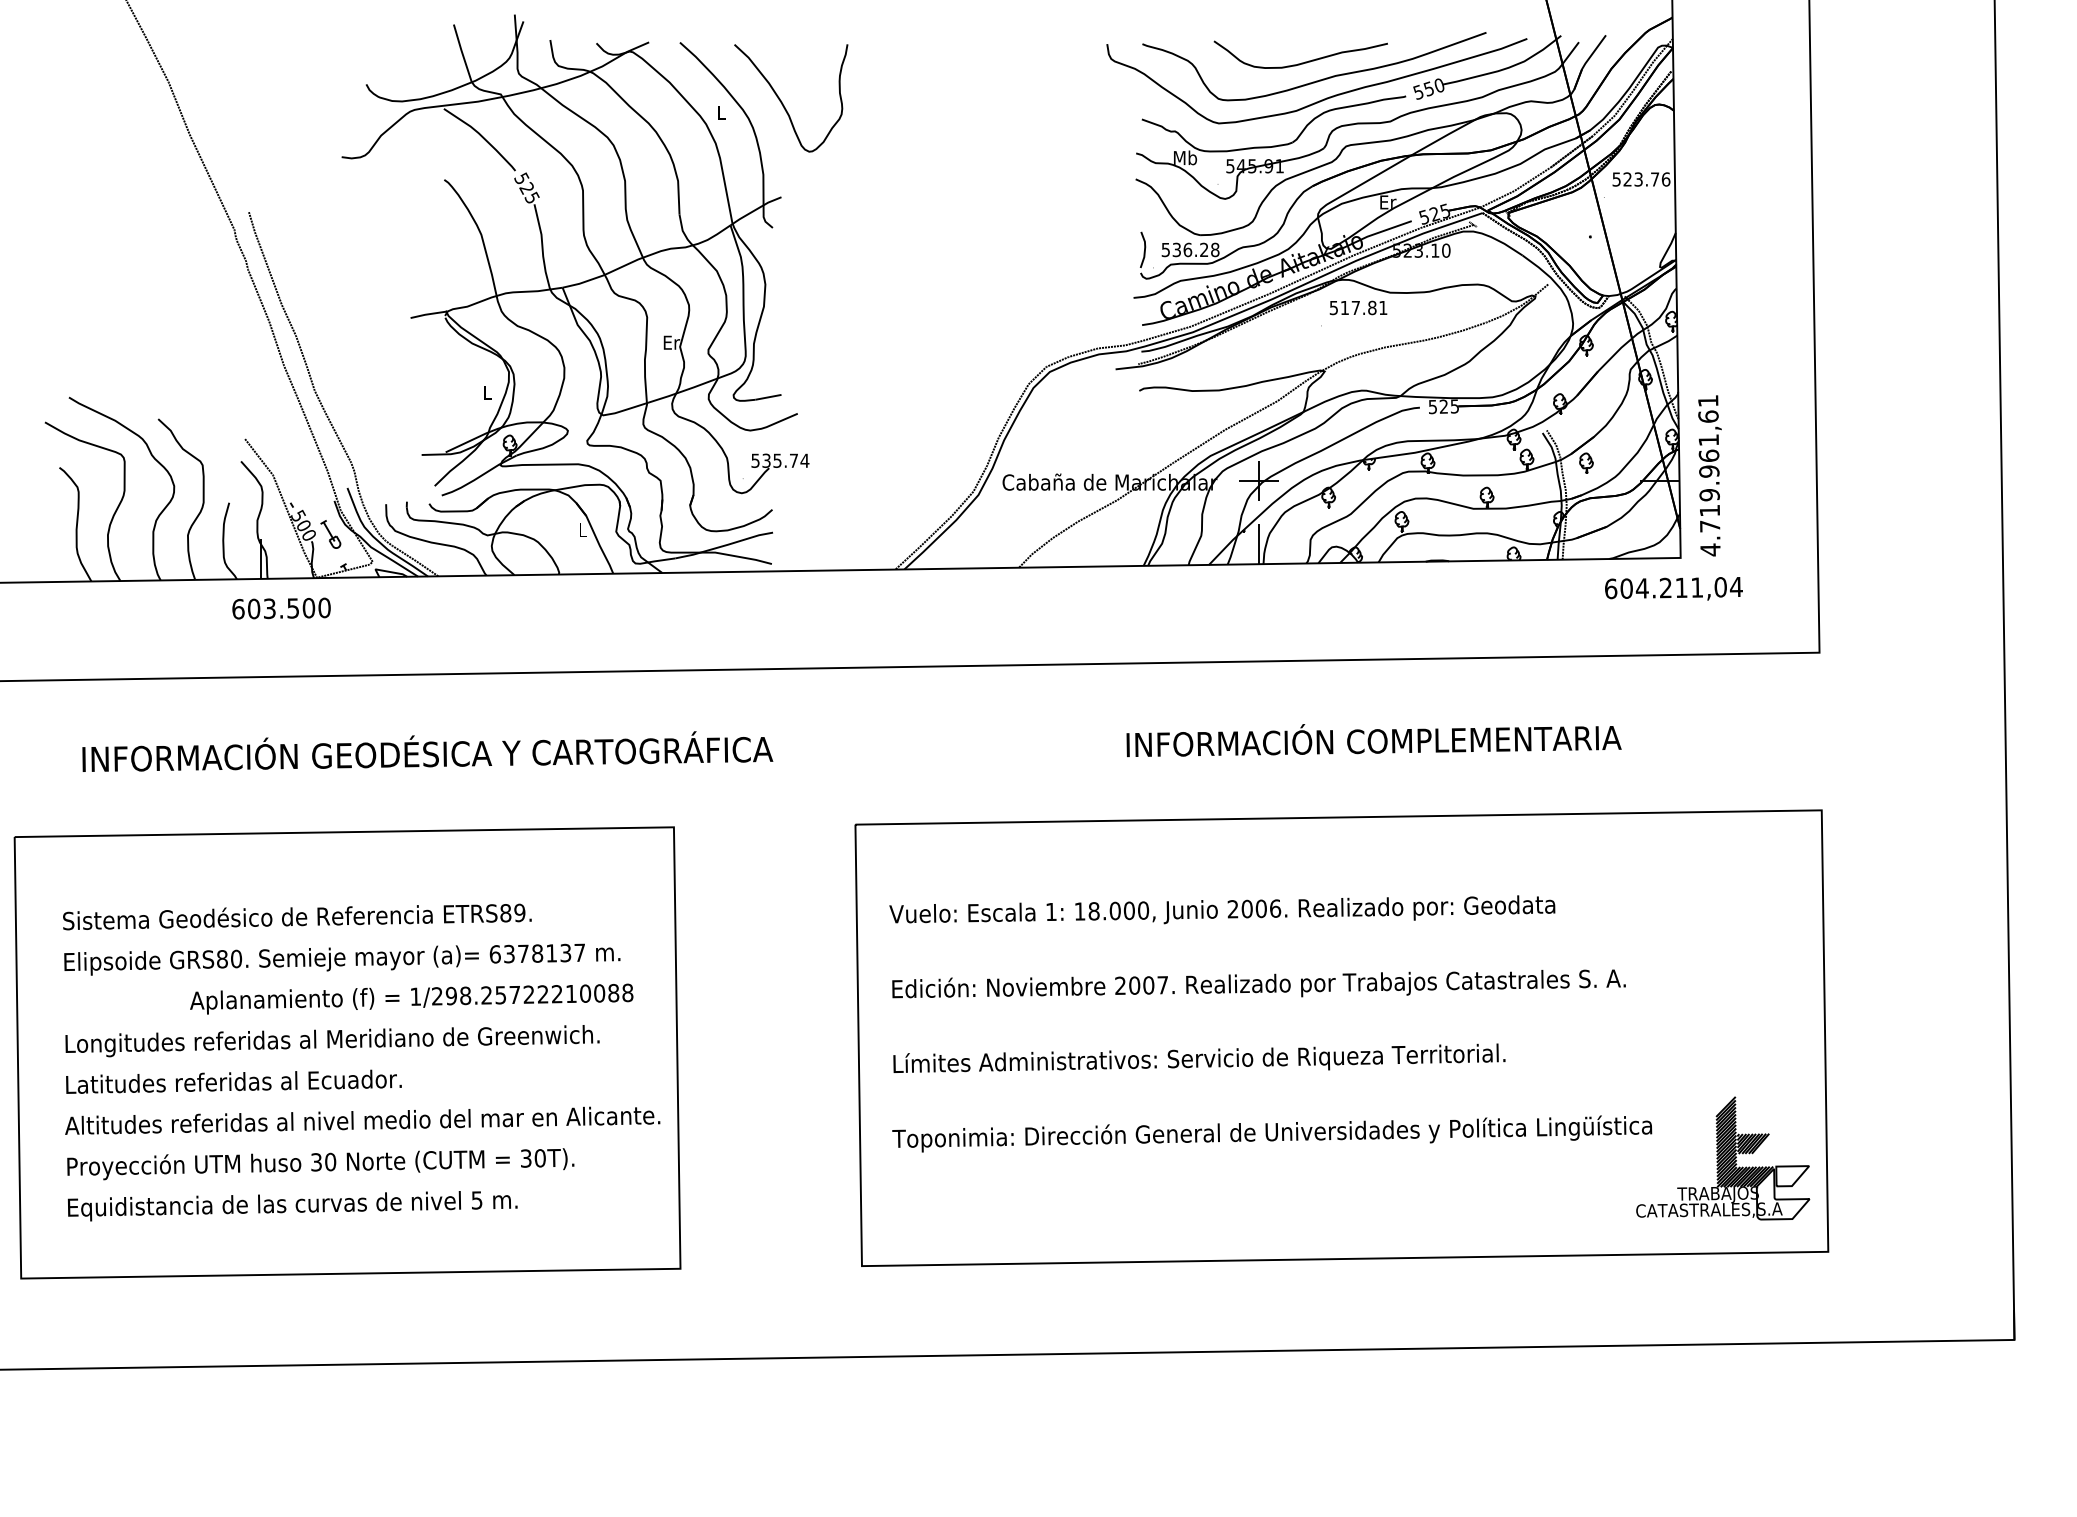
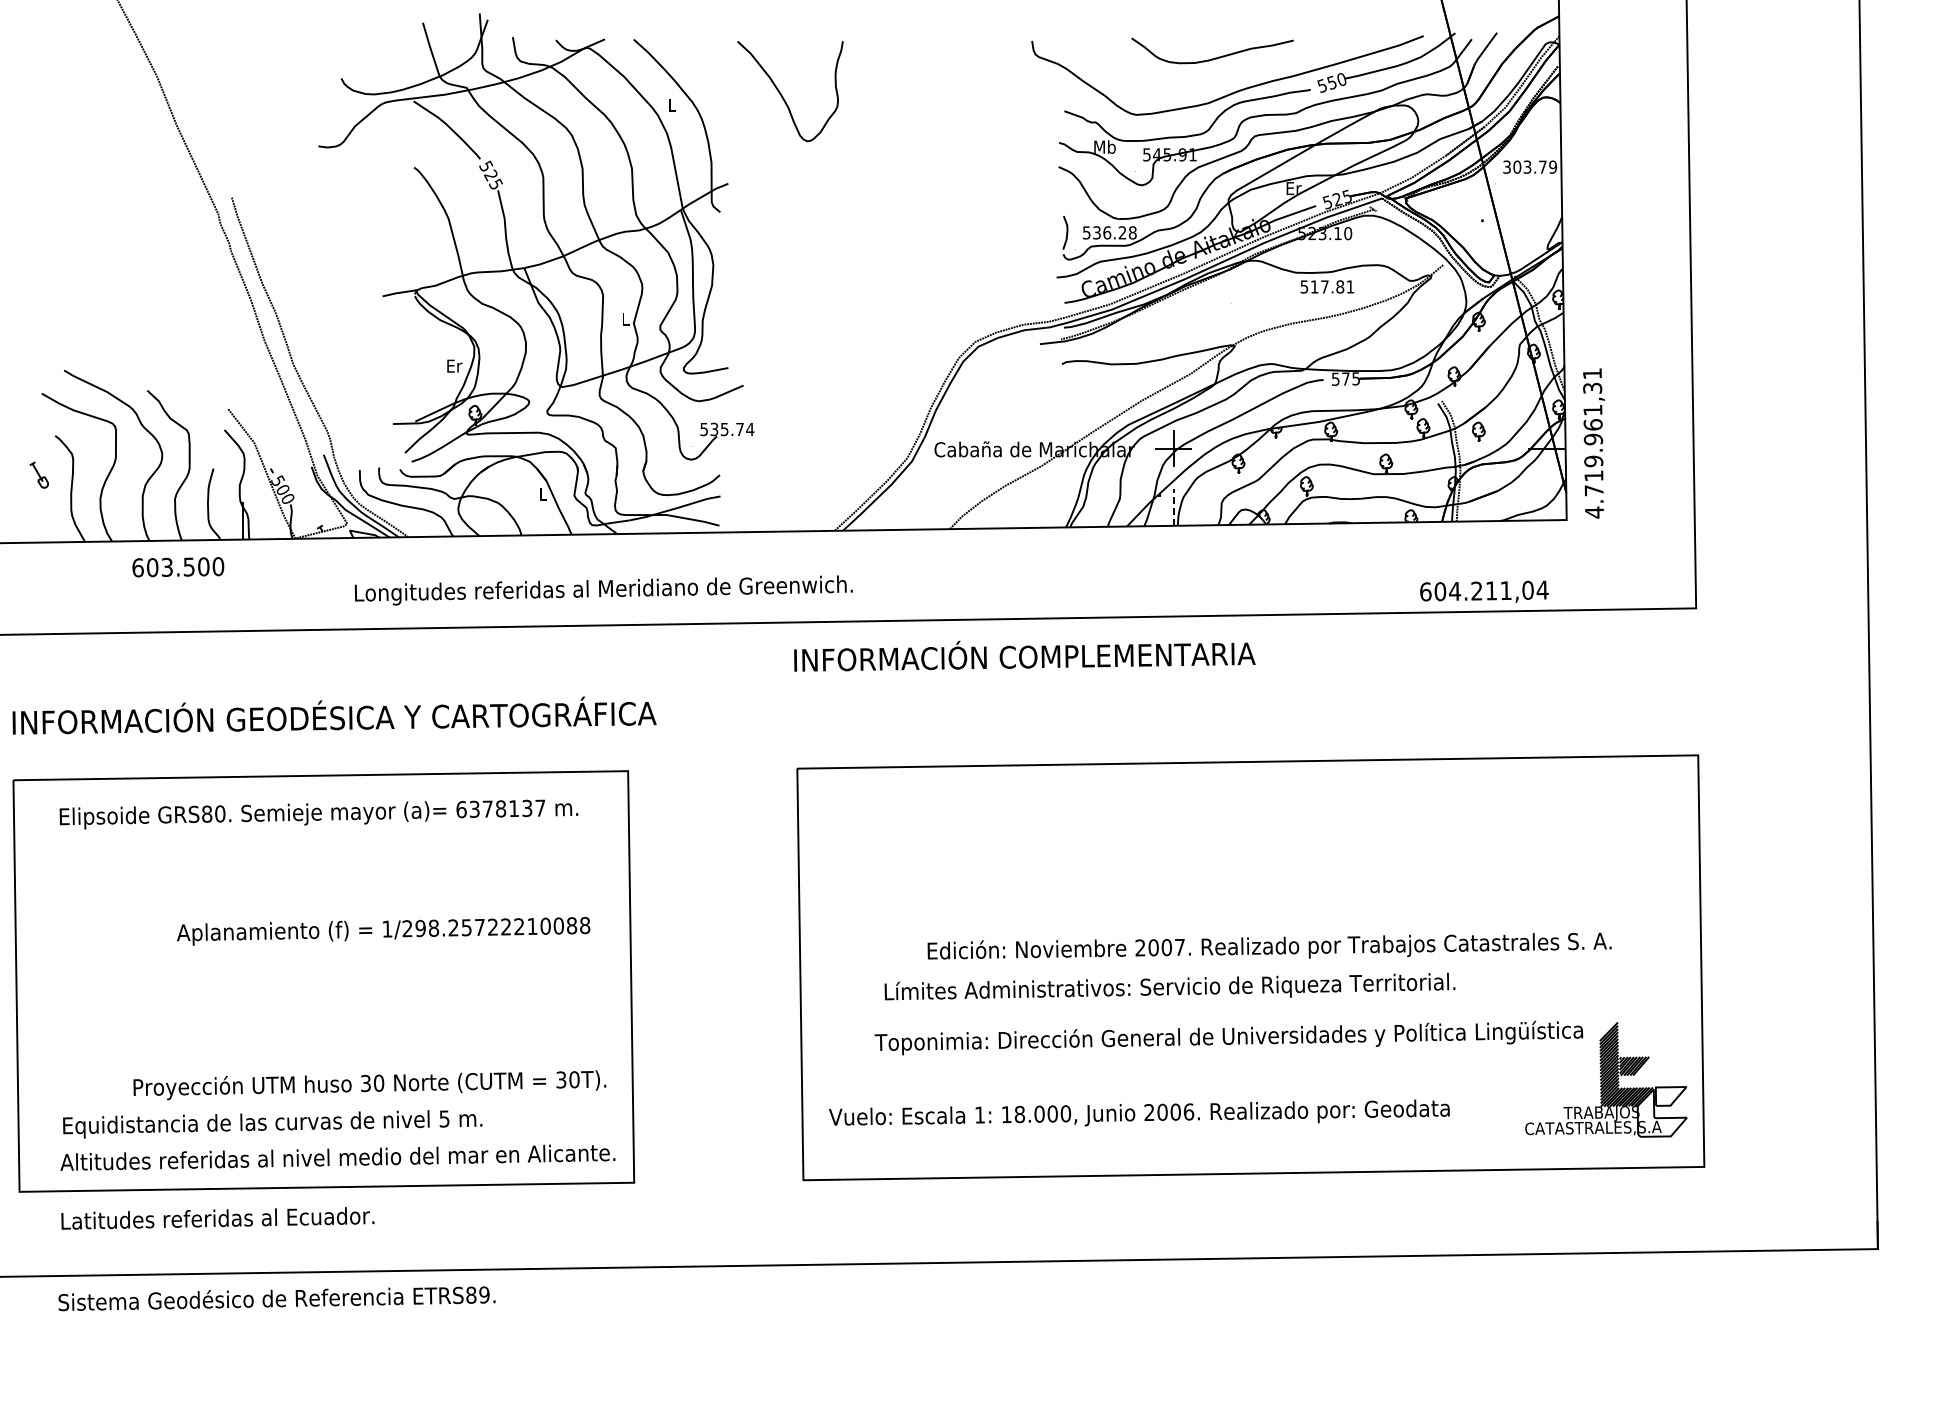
curve: (1317, 80) -> (1228, 74), removed
curve: (783, 103) -> (783, 96), moved
text: (1641, 178) -> (1530, 166), 523.76 -> 303.79
text: (1358, 307) -> (1327, 286), moved
text: (671, 342) -> (625, 319), Er -> L
text: (487, 392) -> (454, 365), L -> Er
text: (1443, 406) -> (1345, 378), 525 -> 575
text: (1708, 415) -> (1592, 387), 4.719.961,61 -> 4.719.961,31
part: (330, 533) -> (38, 474), moved
line: (1258, 544) -> (1173, 507), solid -> dashed
text: (1674, 588) -> (1484, 591), moved
text: (281, 608) -> (178, 567), moved
text: (1373, 739) -> (1024, 655), moved
text: (427, 751) -> (334, 715), moved
text: (1222, 909) -> (1139, 1112), moved
text: (296, 916) -> (276, 1298), moved
text: (341, 959) -> (318, 814), moved
text: (1258, 983) -> (1269, 945), moved
text: (332, 1041) -> (603, 590), moved
text: (1198, 1058) -> (1169, 986), moved
text: (233, 1081) -> (217, 1218), moved
text: (362, 1120) -> (337, 1157), moved
text: (1271, 1133) -> (1228, 1037), moved
text: (320, 1164) -> (369, 1085), moved

